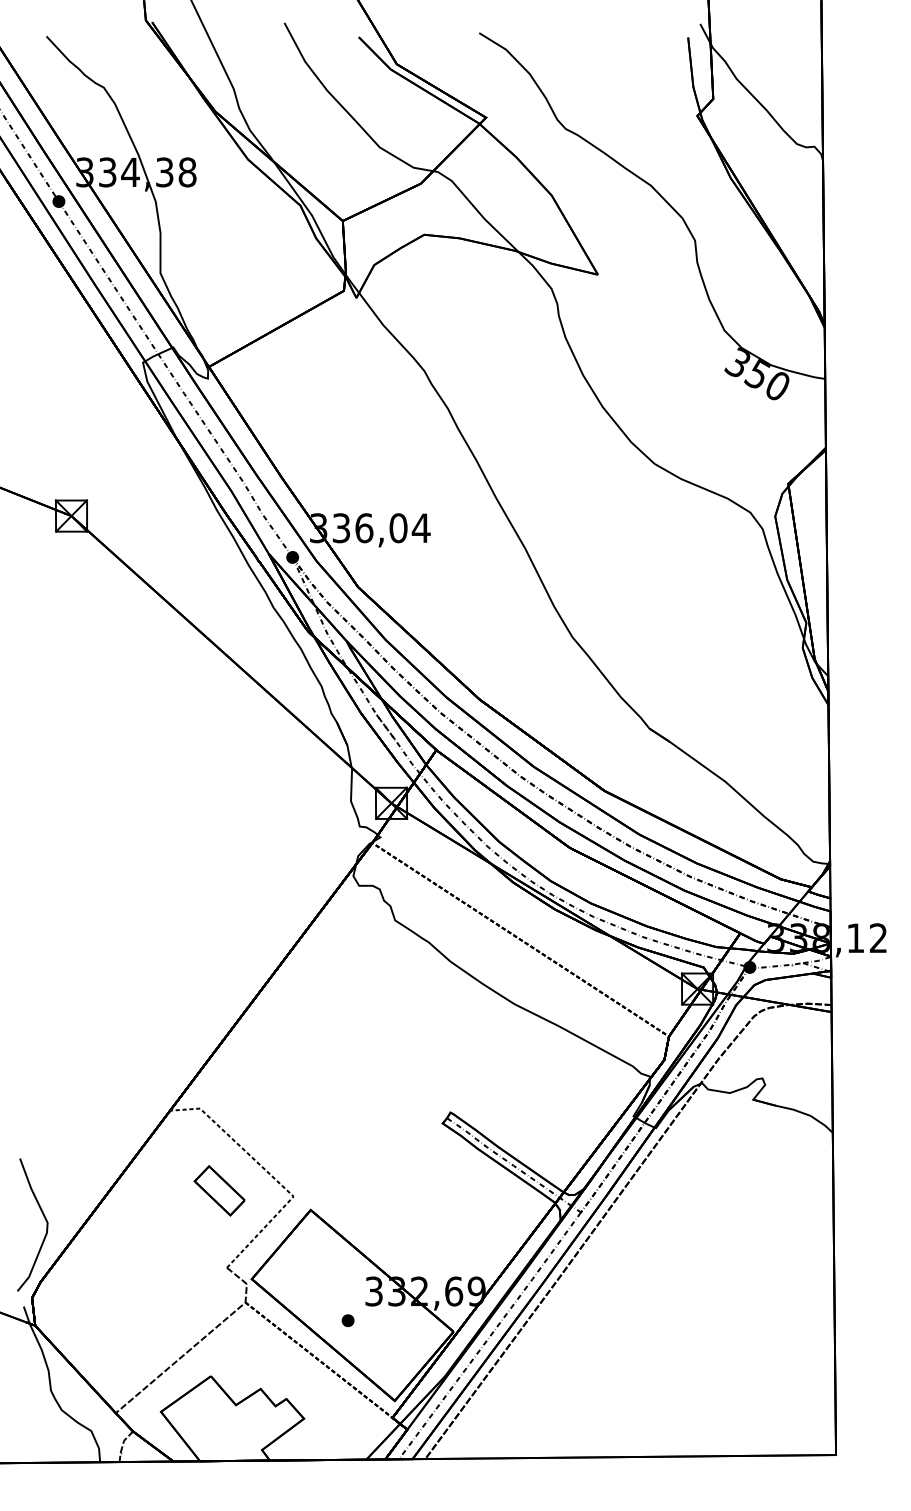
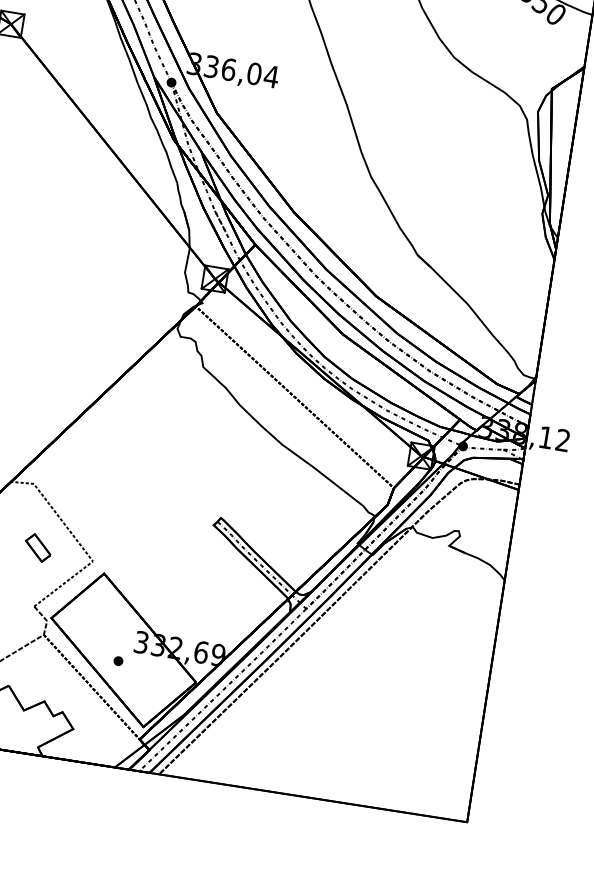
part: (219, 1190) -> (38, 547), size x0.7

